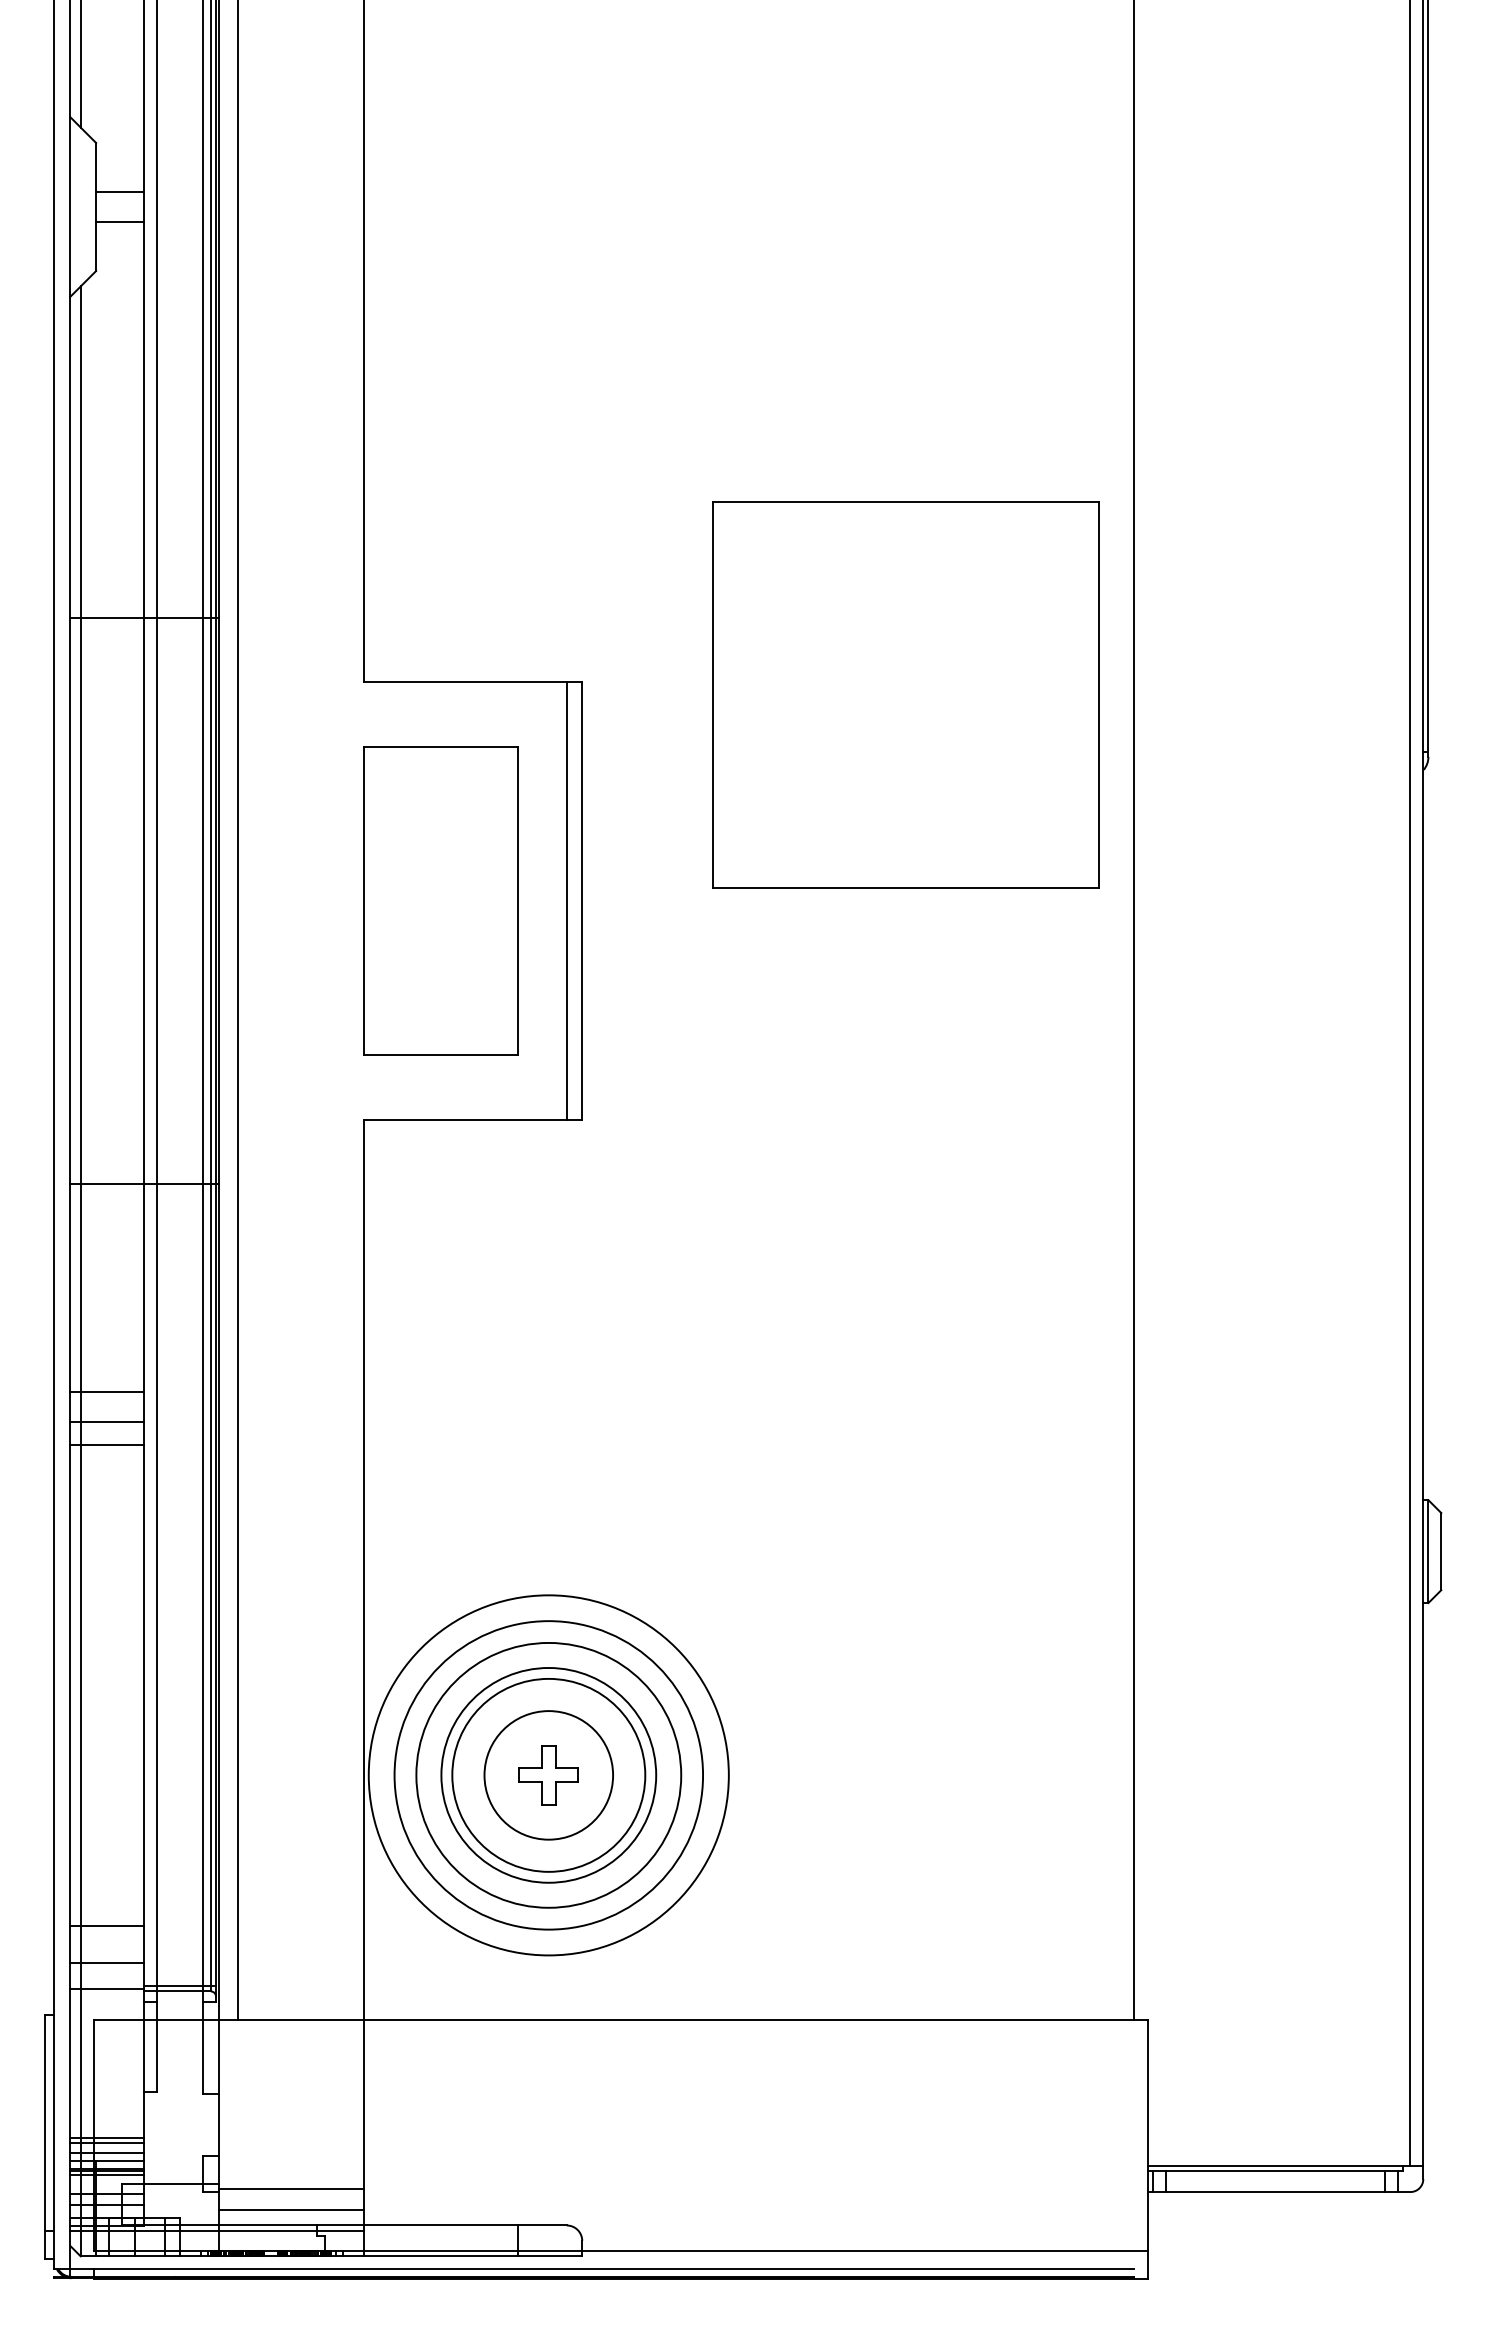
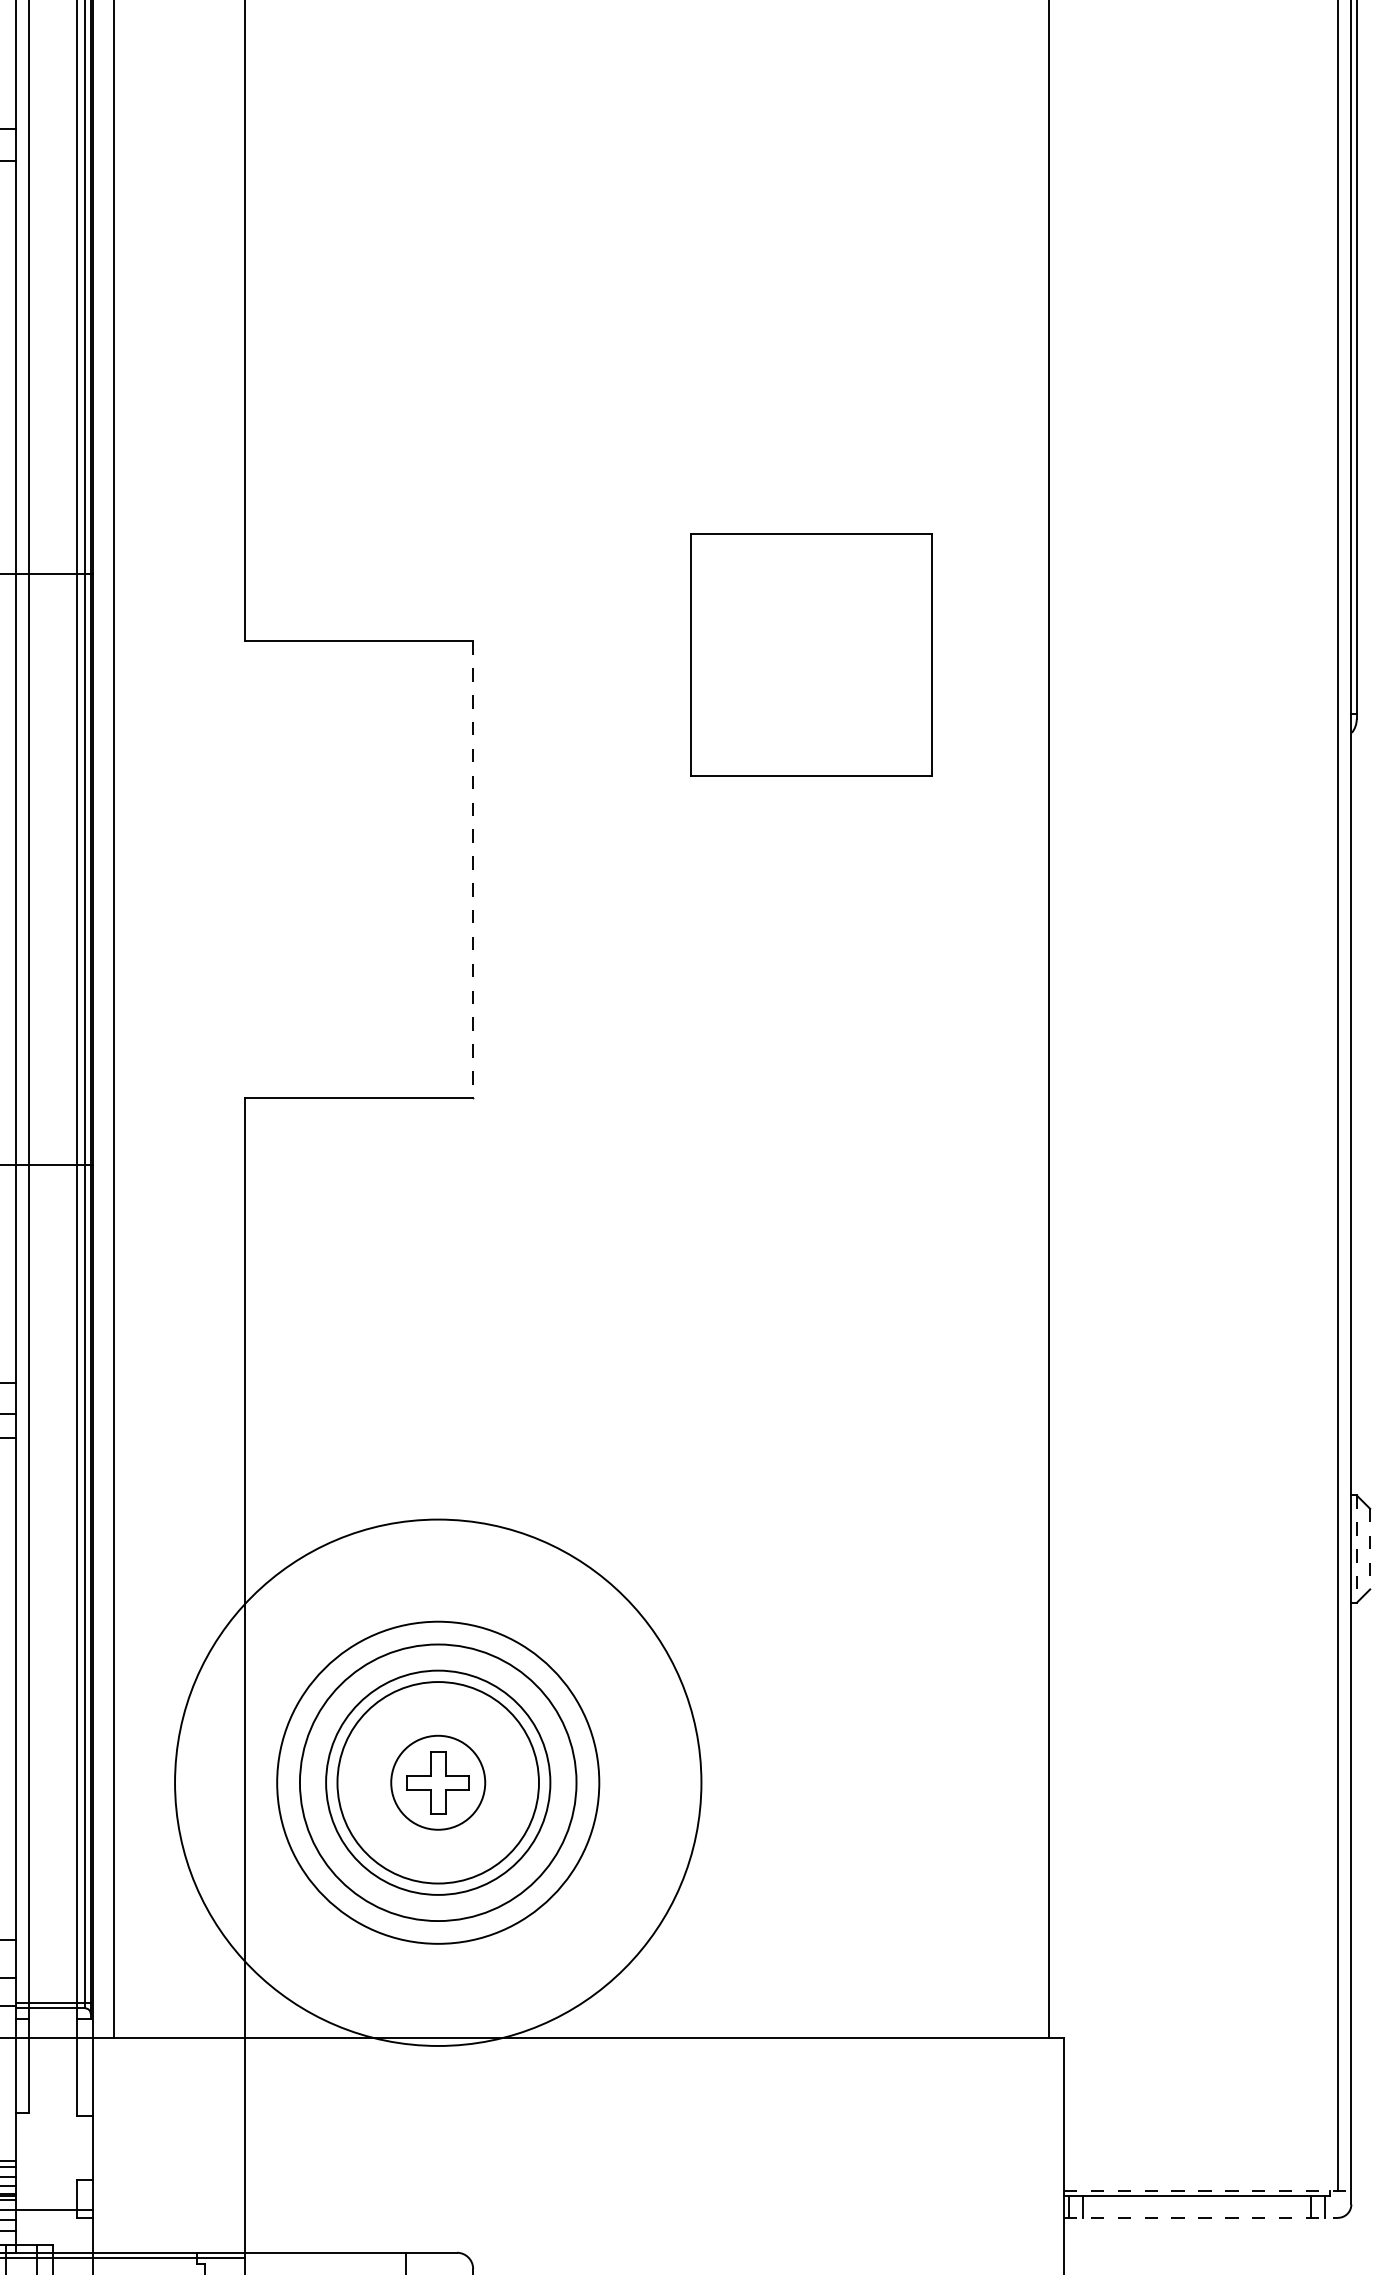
part: (905, 694) -> (810, 654), size x0.6
part: (440, 900) -> (325, 869), removed
line: (566, 900) -> (456, 869), removed
line: (582, 900) -> (473, 869), solid -> dashed
line: (1441, 1551) -> (1370, 1549), solid -> dashed
line: (1428, 1552) -> (1356, 1550), solid -> dashed
circle: (548, 1775) -> (437, 1782), size x0.7
circle: (548, 1775) -> (437, 1782), size x1.4
line: (1285, 2166) -> (1207, 2191), solid -> dashed
line: (290, 2189) -> (168, 2215), removed
line: (1279, 2192) -> (1201, 2218), solid -> dashed
line: (290, 2210) -> (168, 2237), removed

